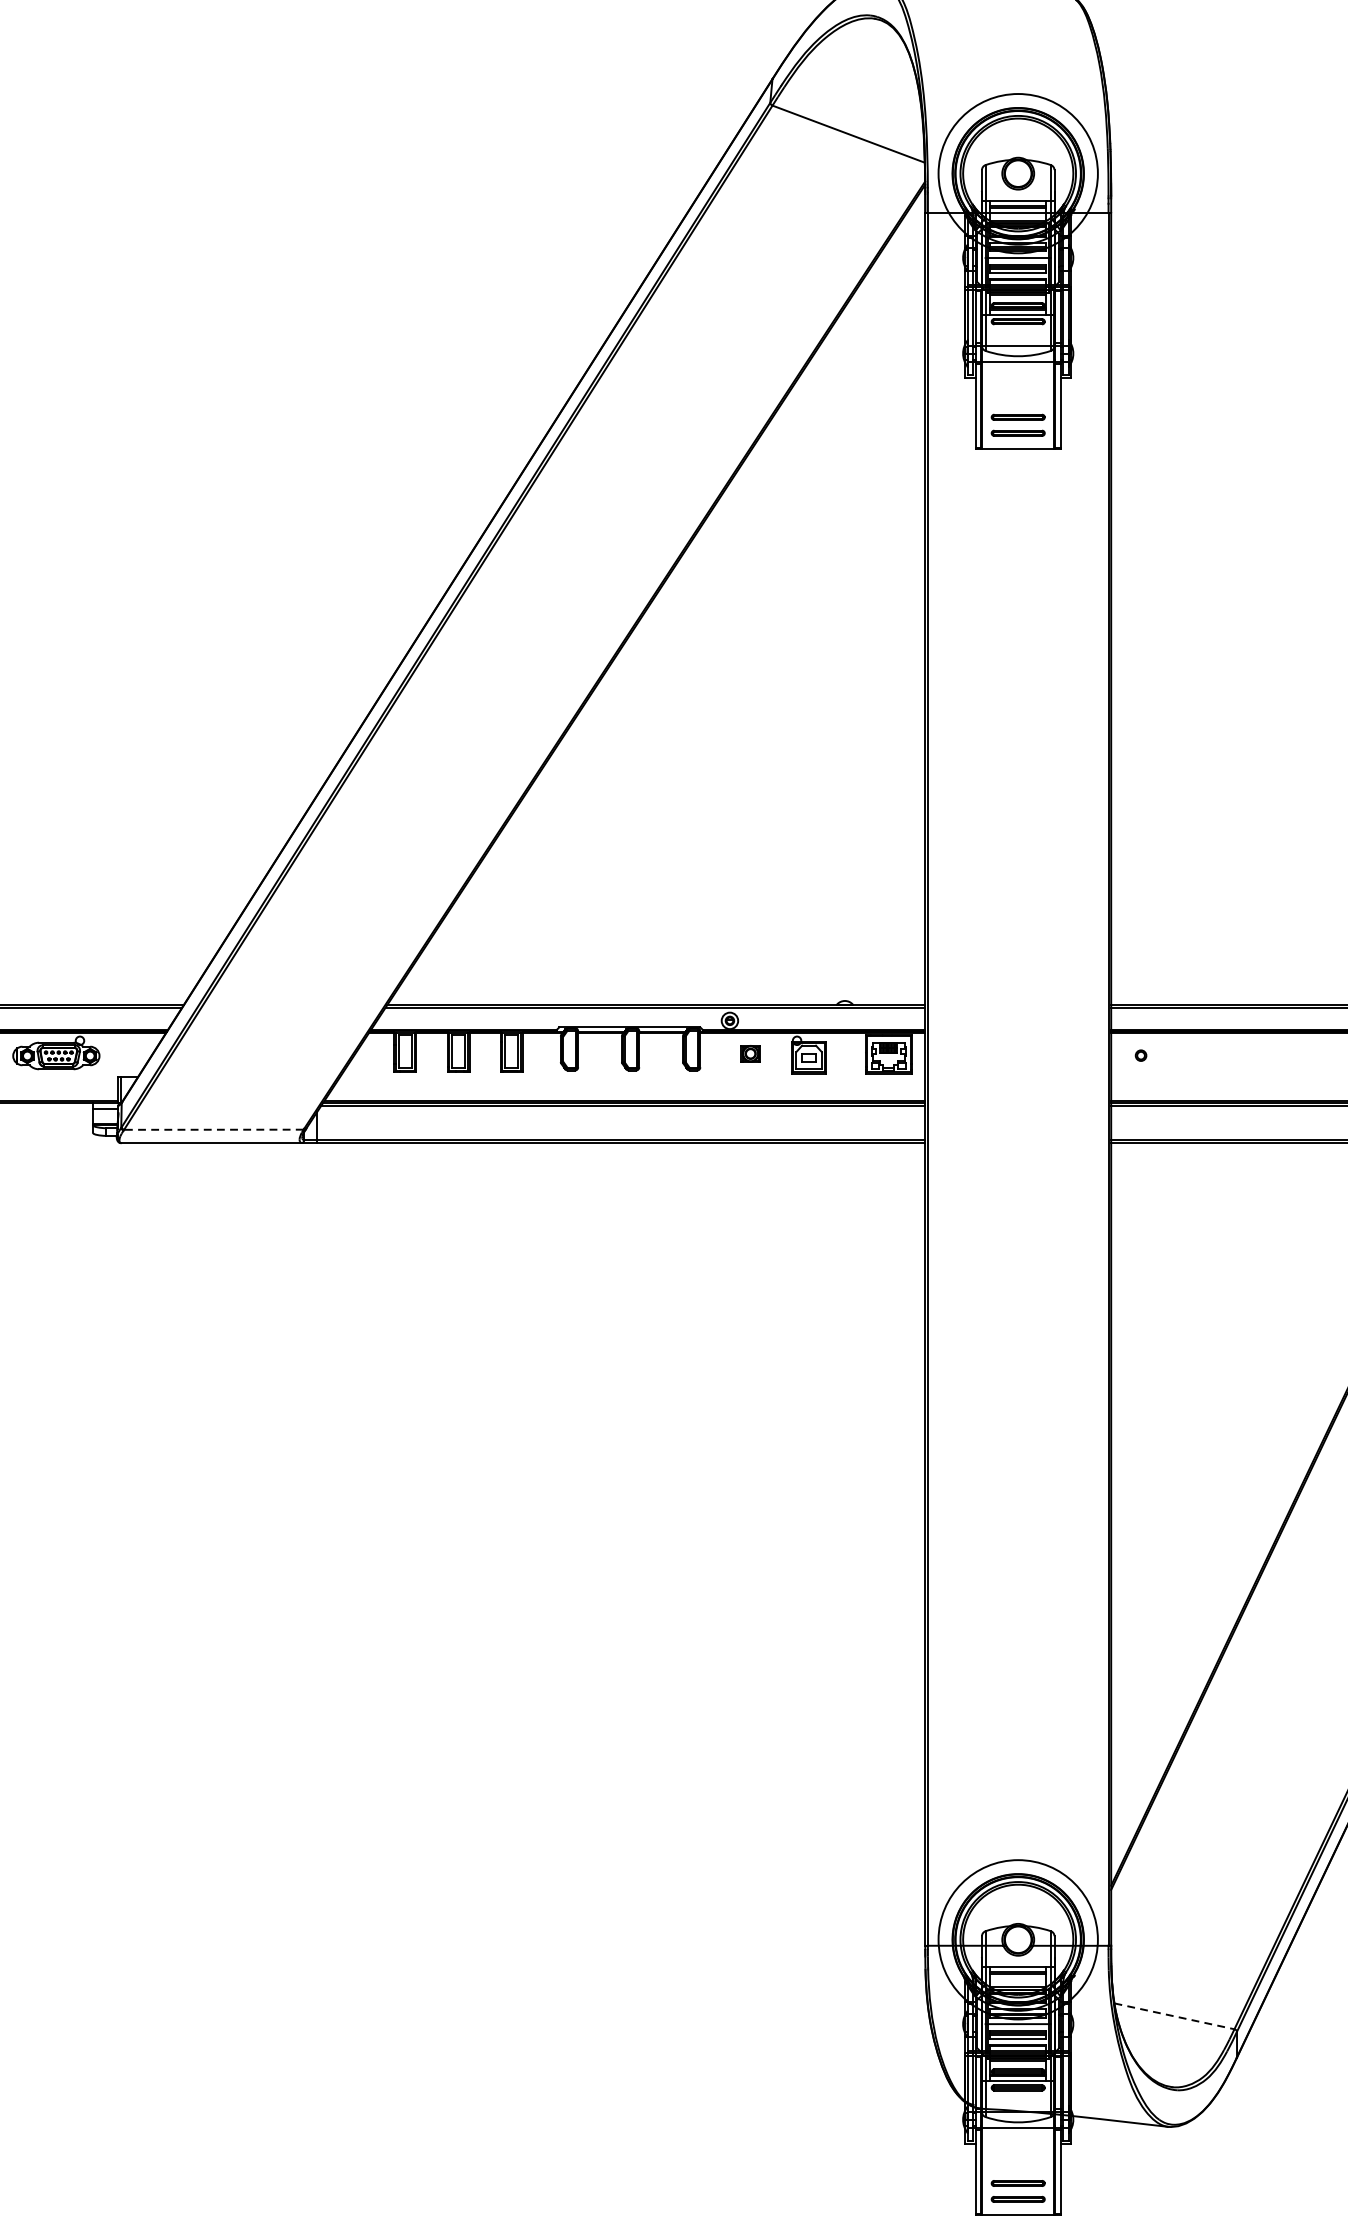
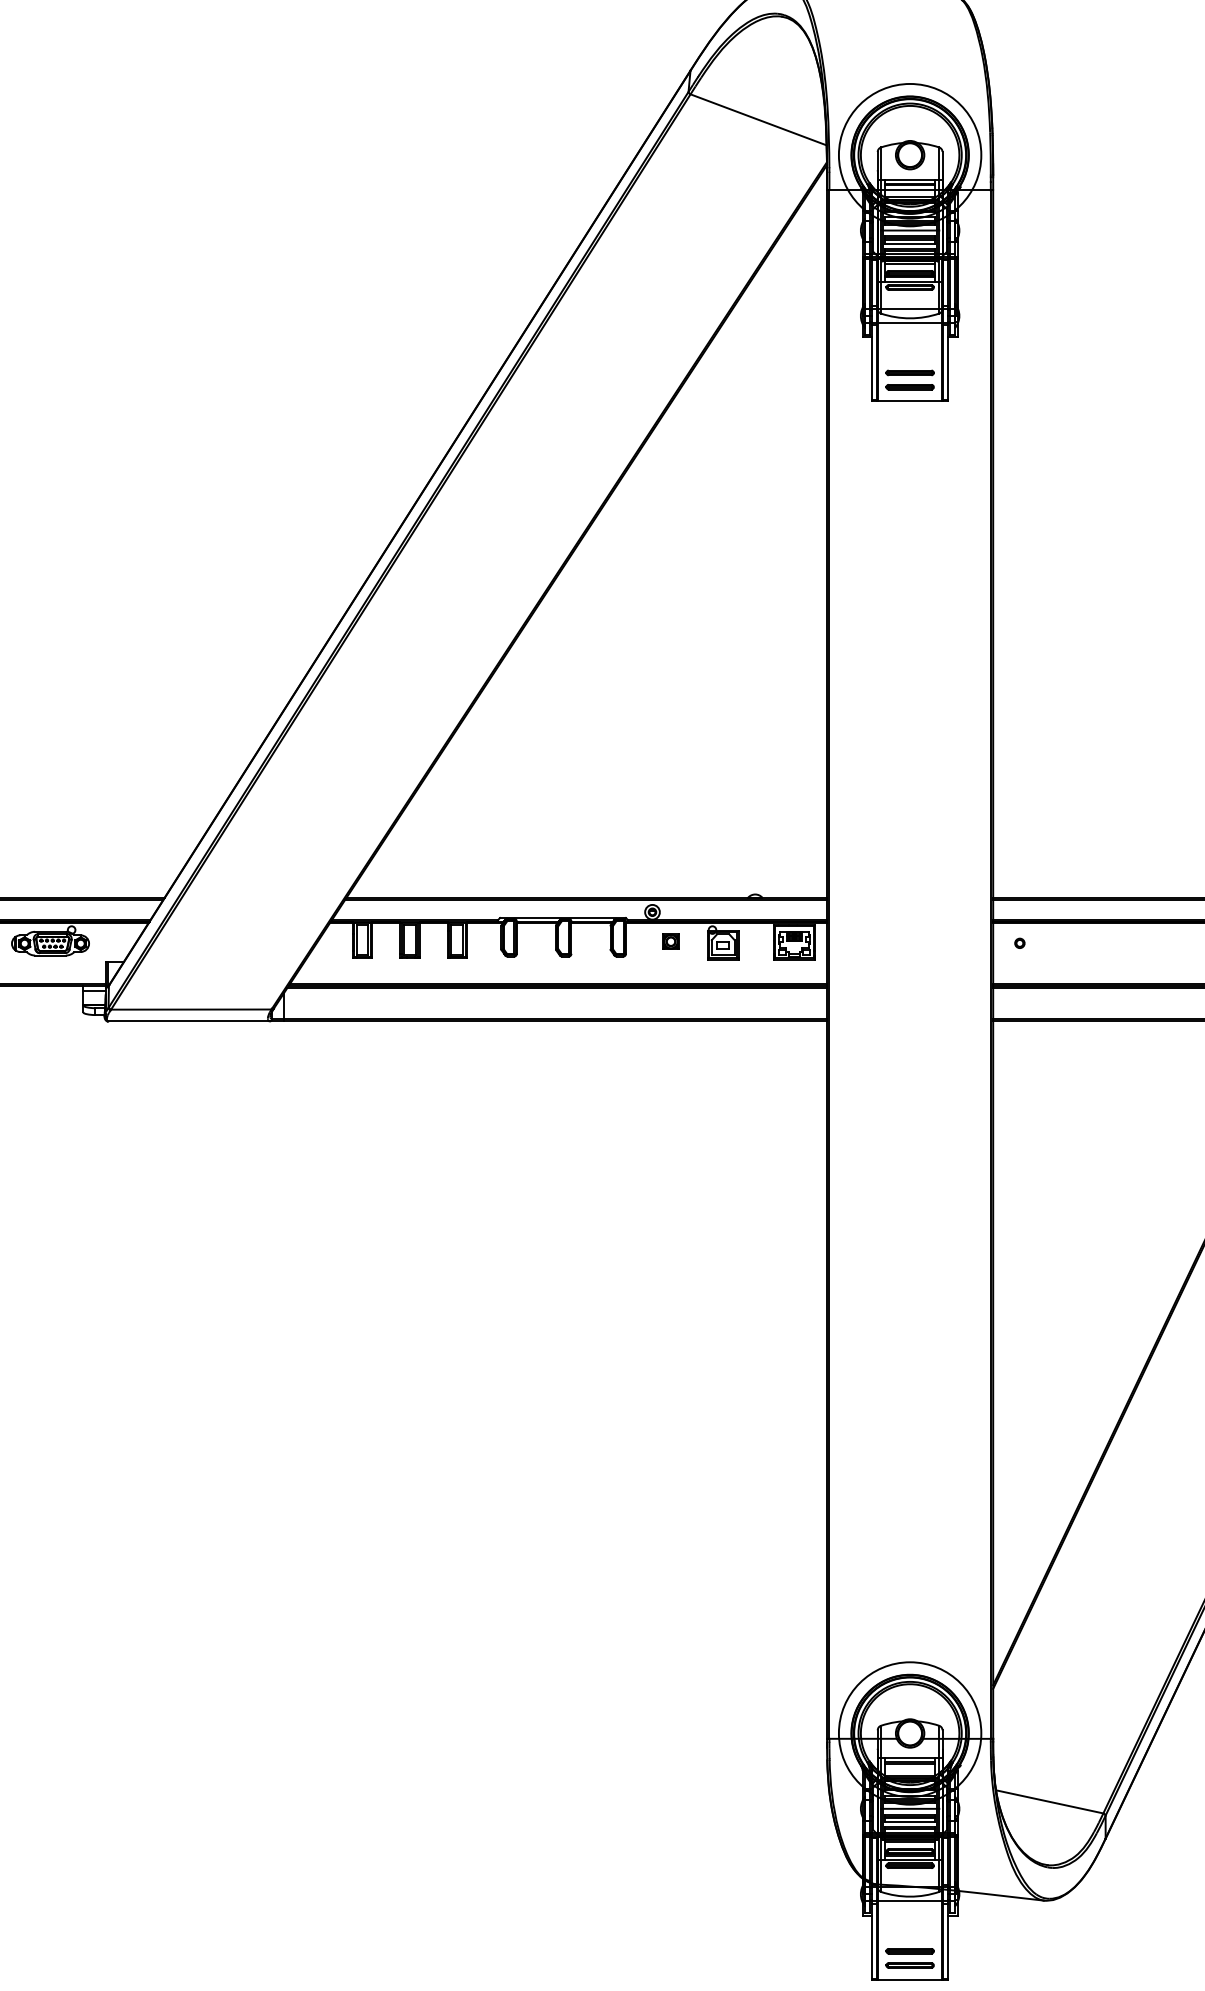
line: (212, 1129) -> (190, 1009), dashed -> solid
line: (1174, 2015) -> (1049, 1801), dashed -> solid

